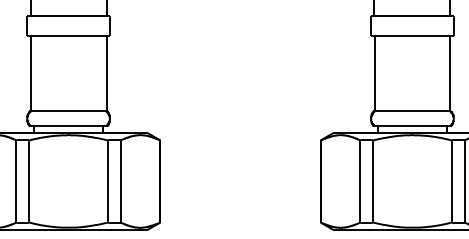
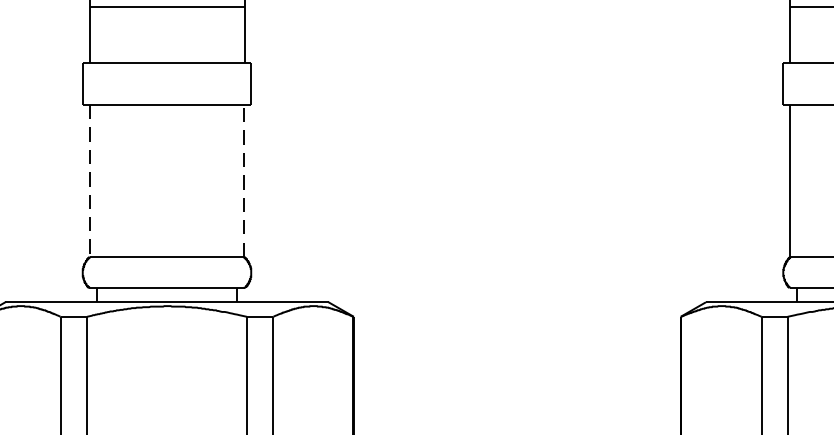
line: (106, 73) -> (244, 180), solid -> dashed
line: (30, 74) -> (89, 182), solid -> dashed

